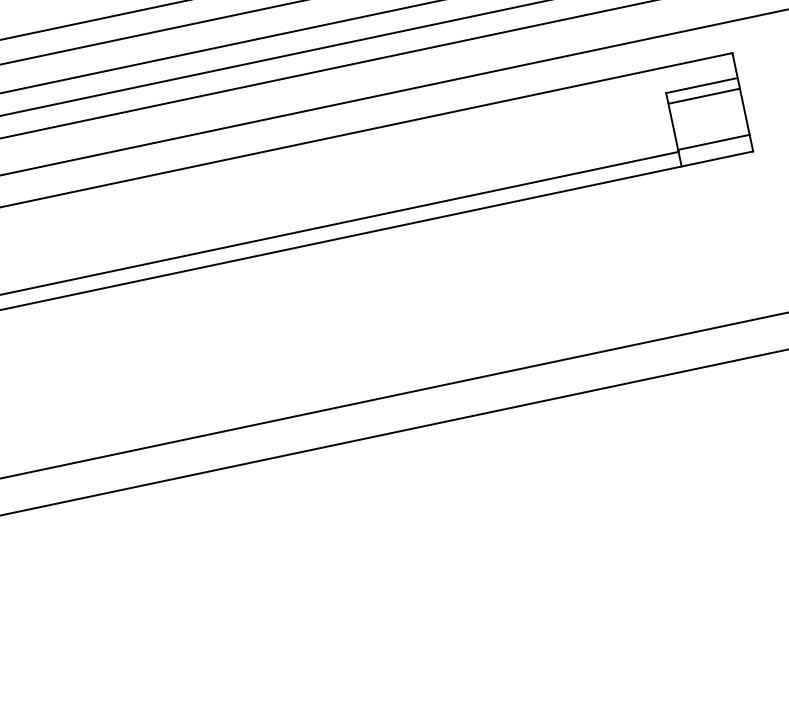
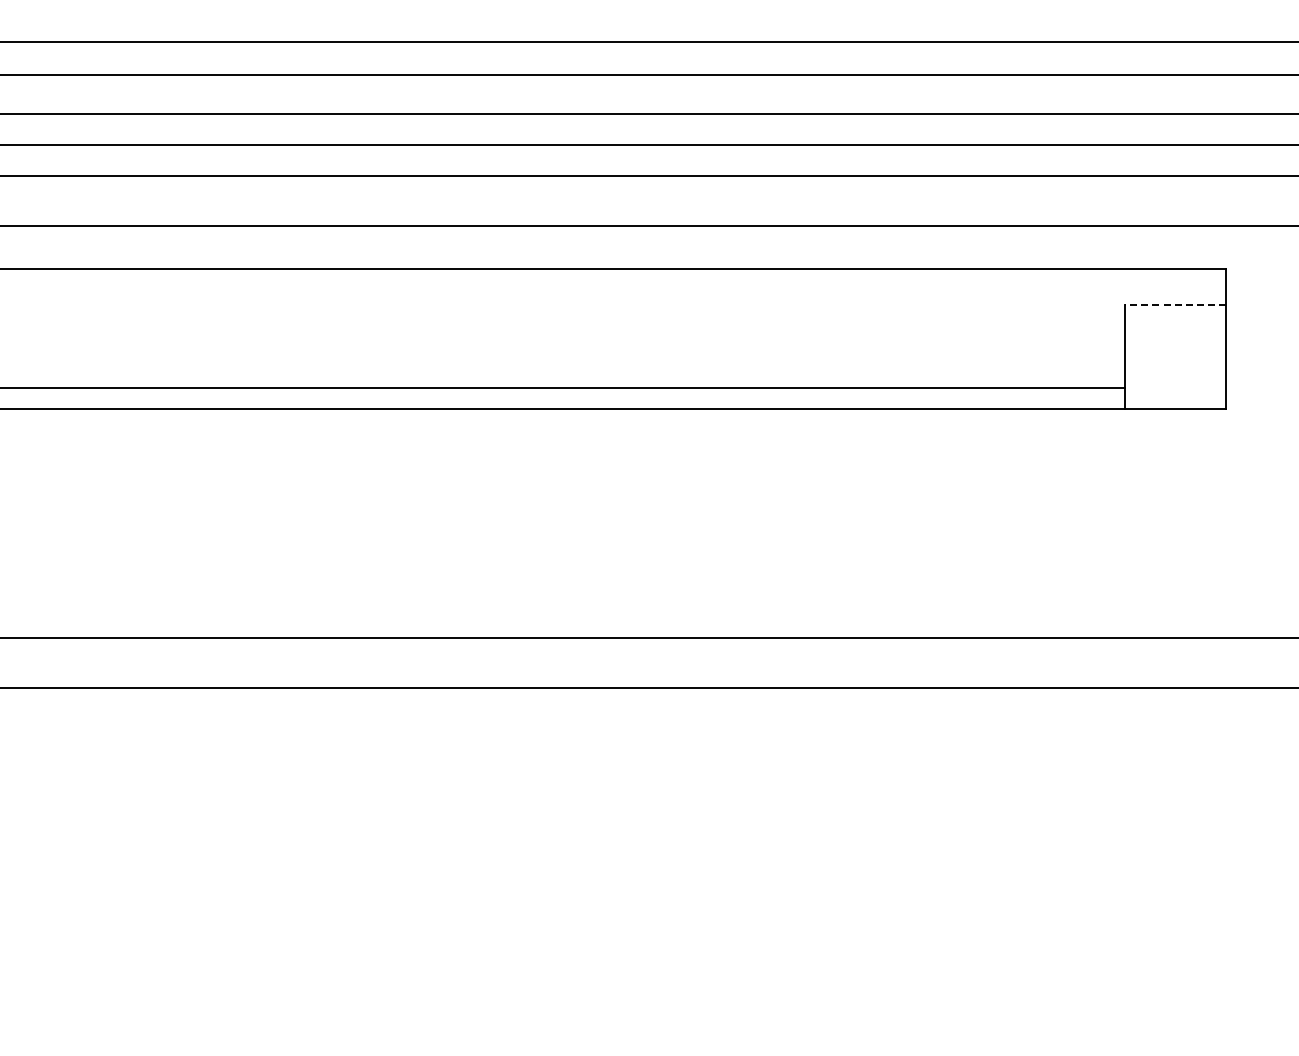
line: (701, 85) -> (1175, 304), solid -> dashed
line: (704, 95) -> (1175, 319), removed
line: (713, 142) -> (1175, 385), removed

